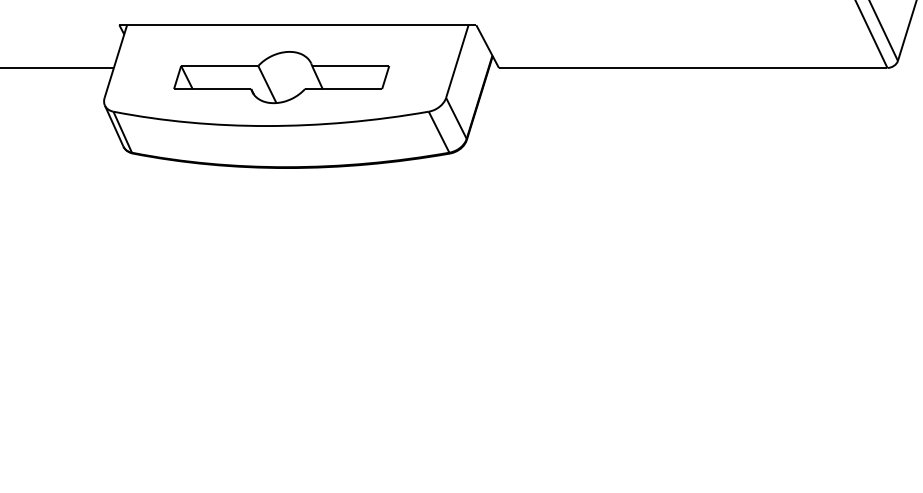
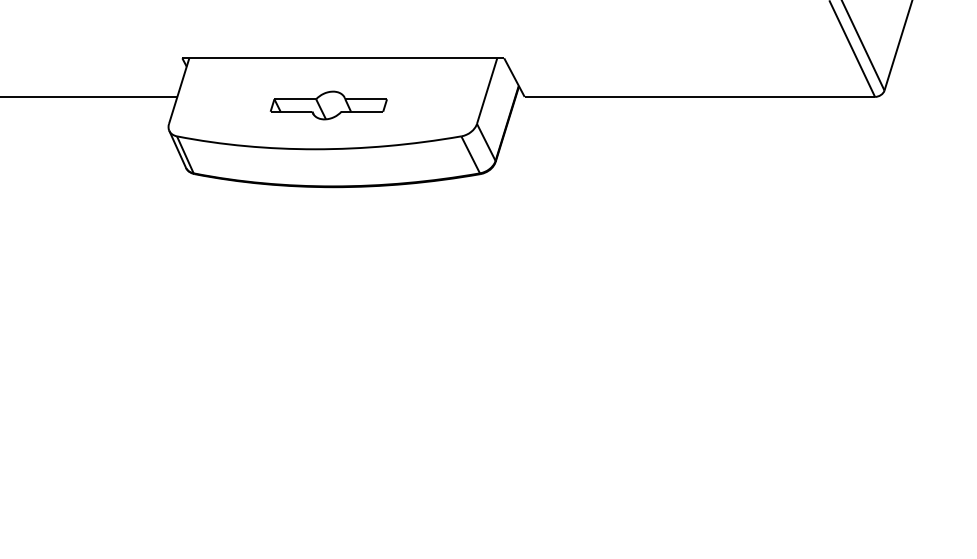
part: (281, 77) -> (328, 105), size x0.6

